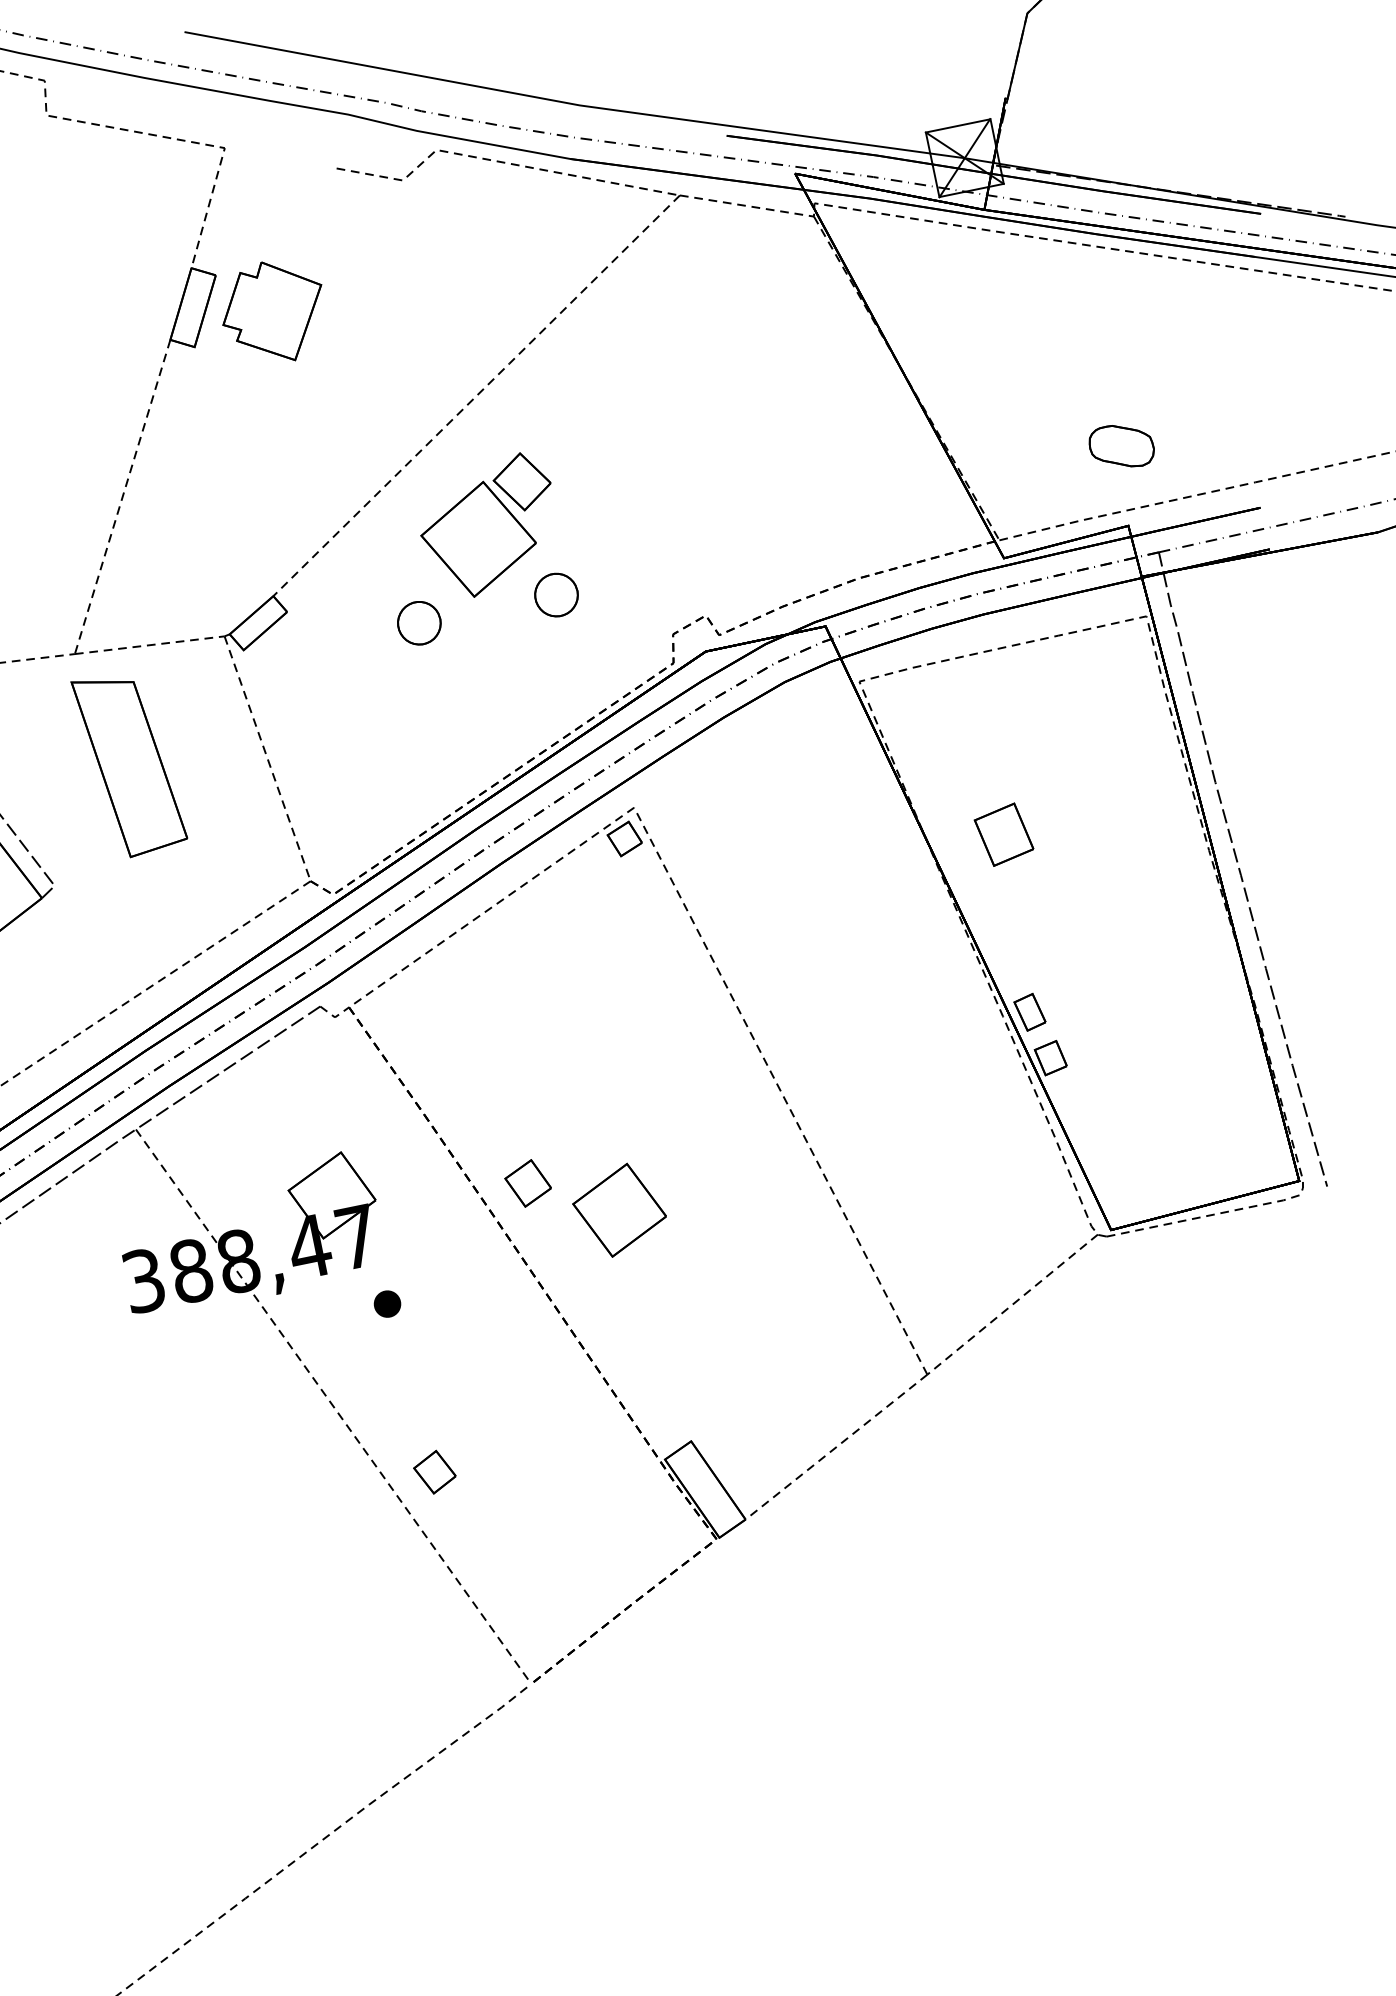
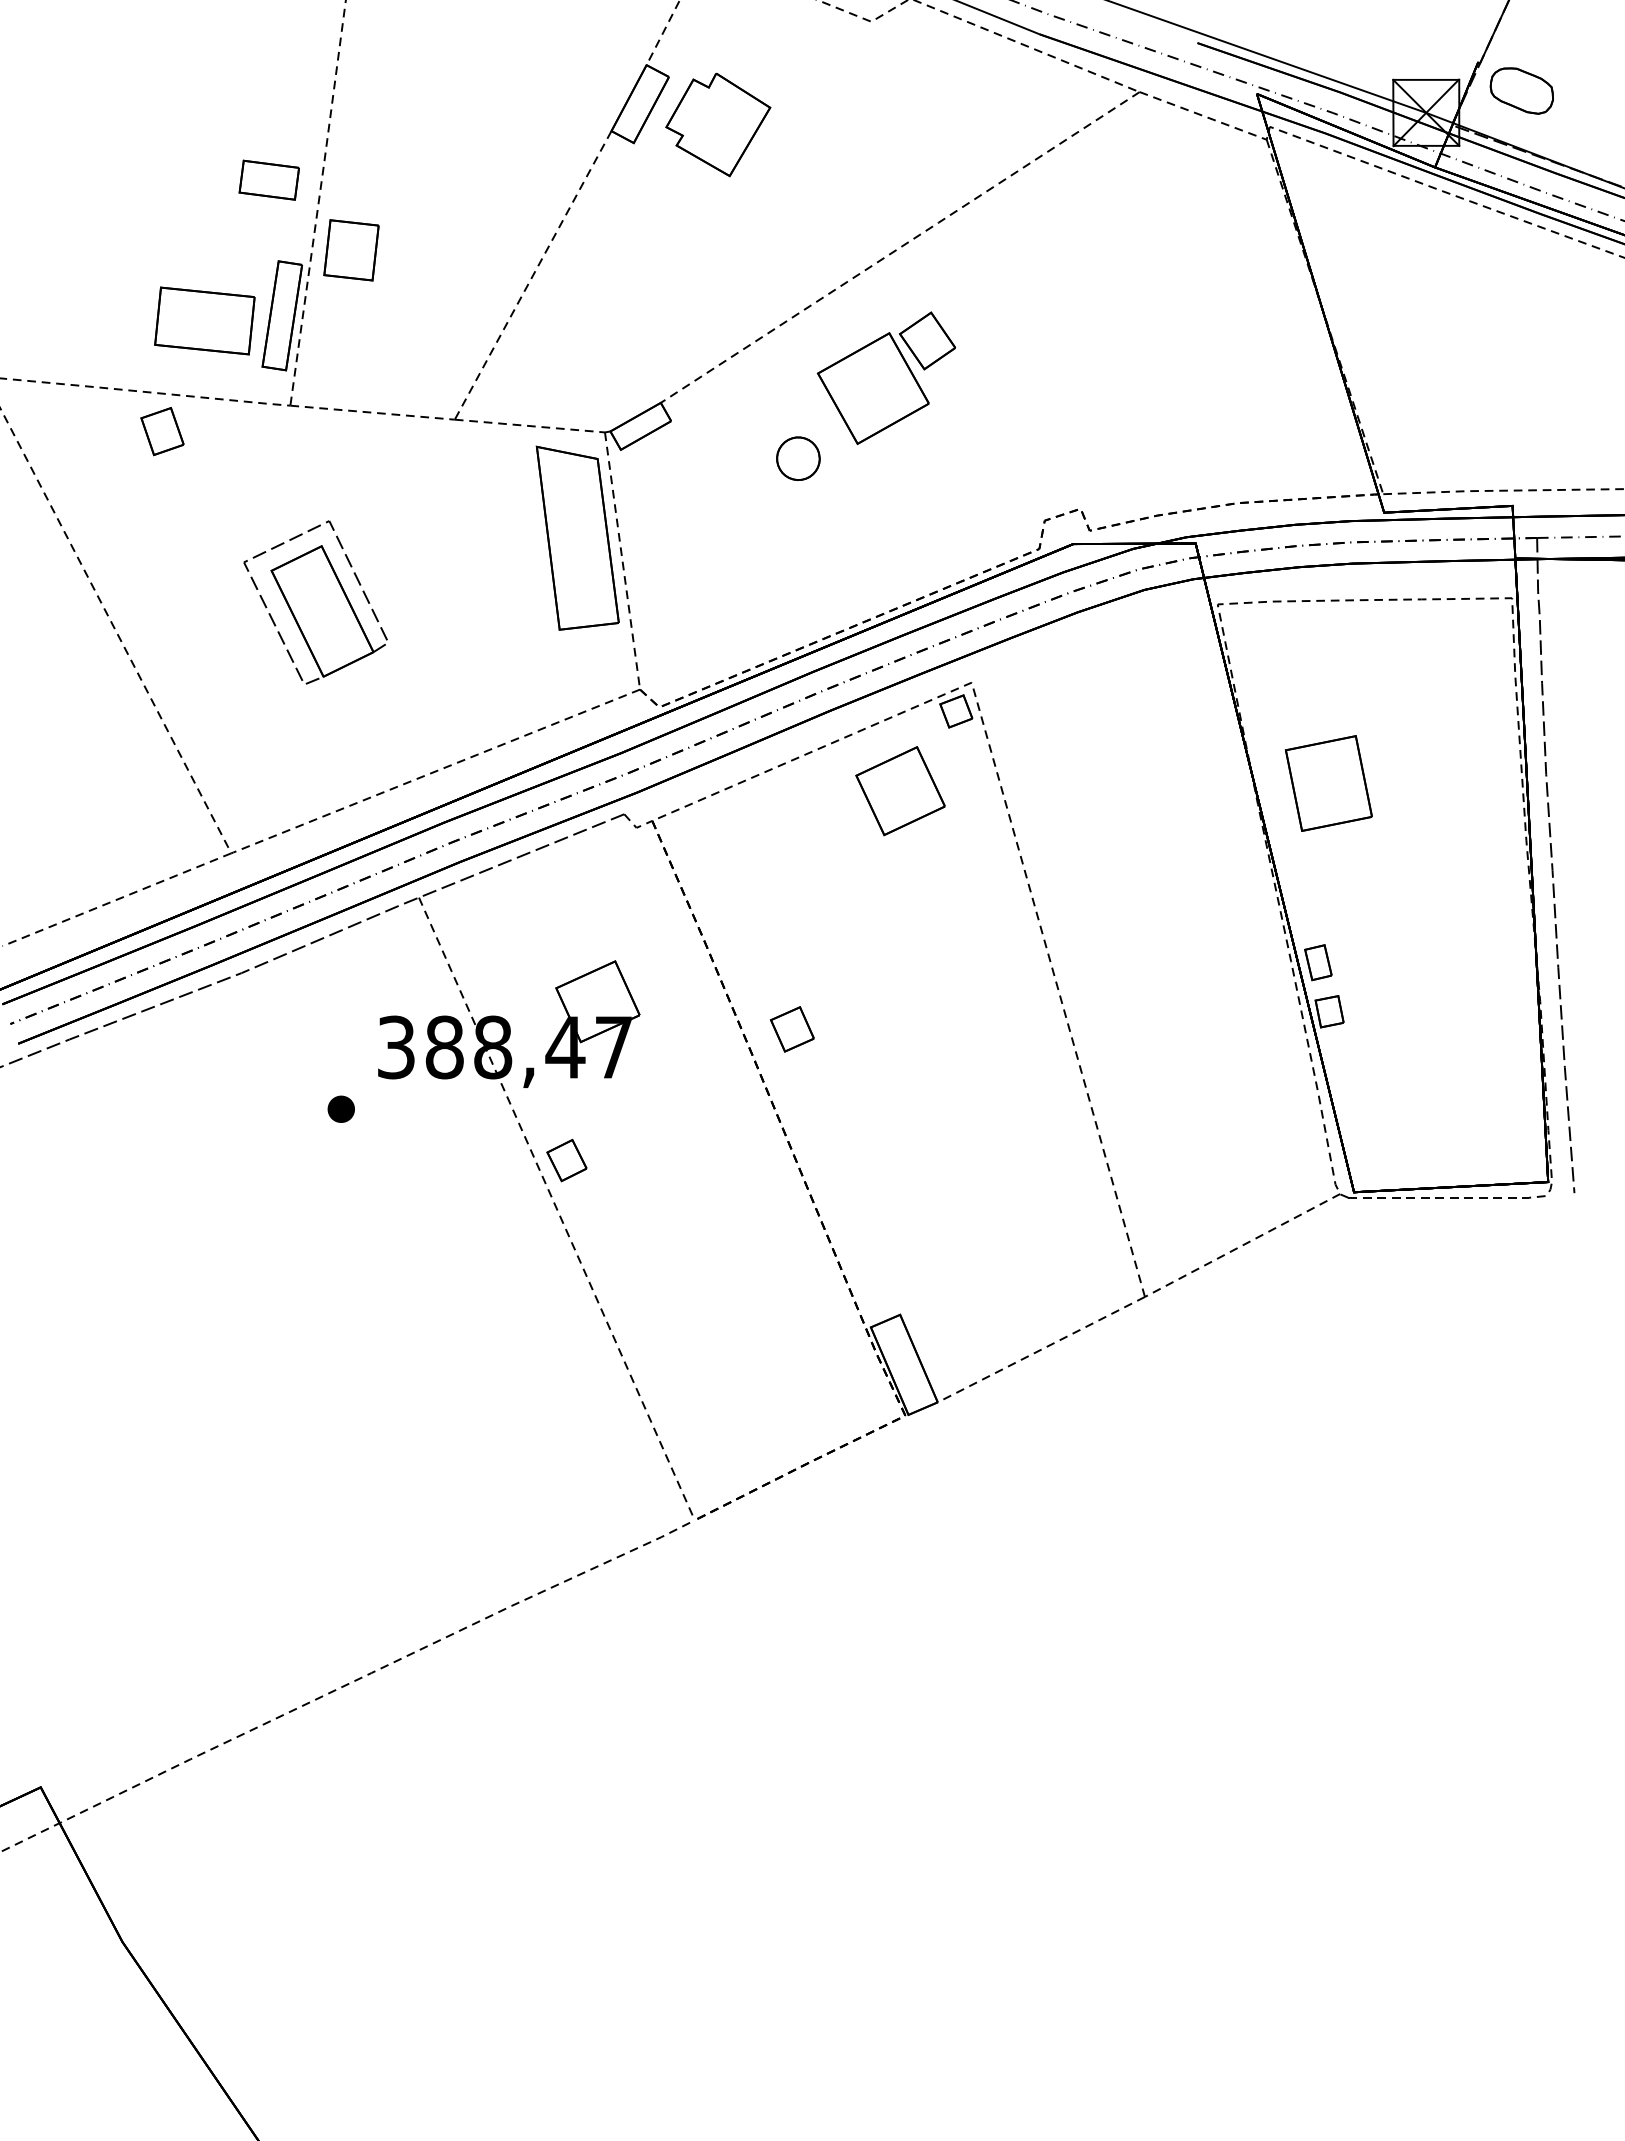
part: (1121, 446) -> (1521, 90), moved
part: (556, 594) -> (938, 458), removed
part: (129, 763) -> (577, 537), moved
part: (1003, 834) -> (1328, 783), size x1.67
part: (619, 1210) -> (900, 791), moved
part: (386, 1303) -> (340, 1108), moved
part: (434, 1472) -> (566, 1160), moved

